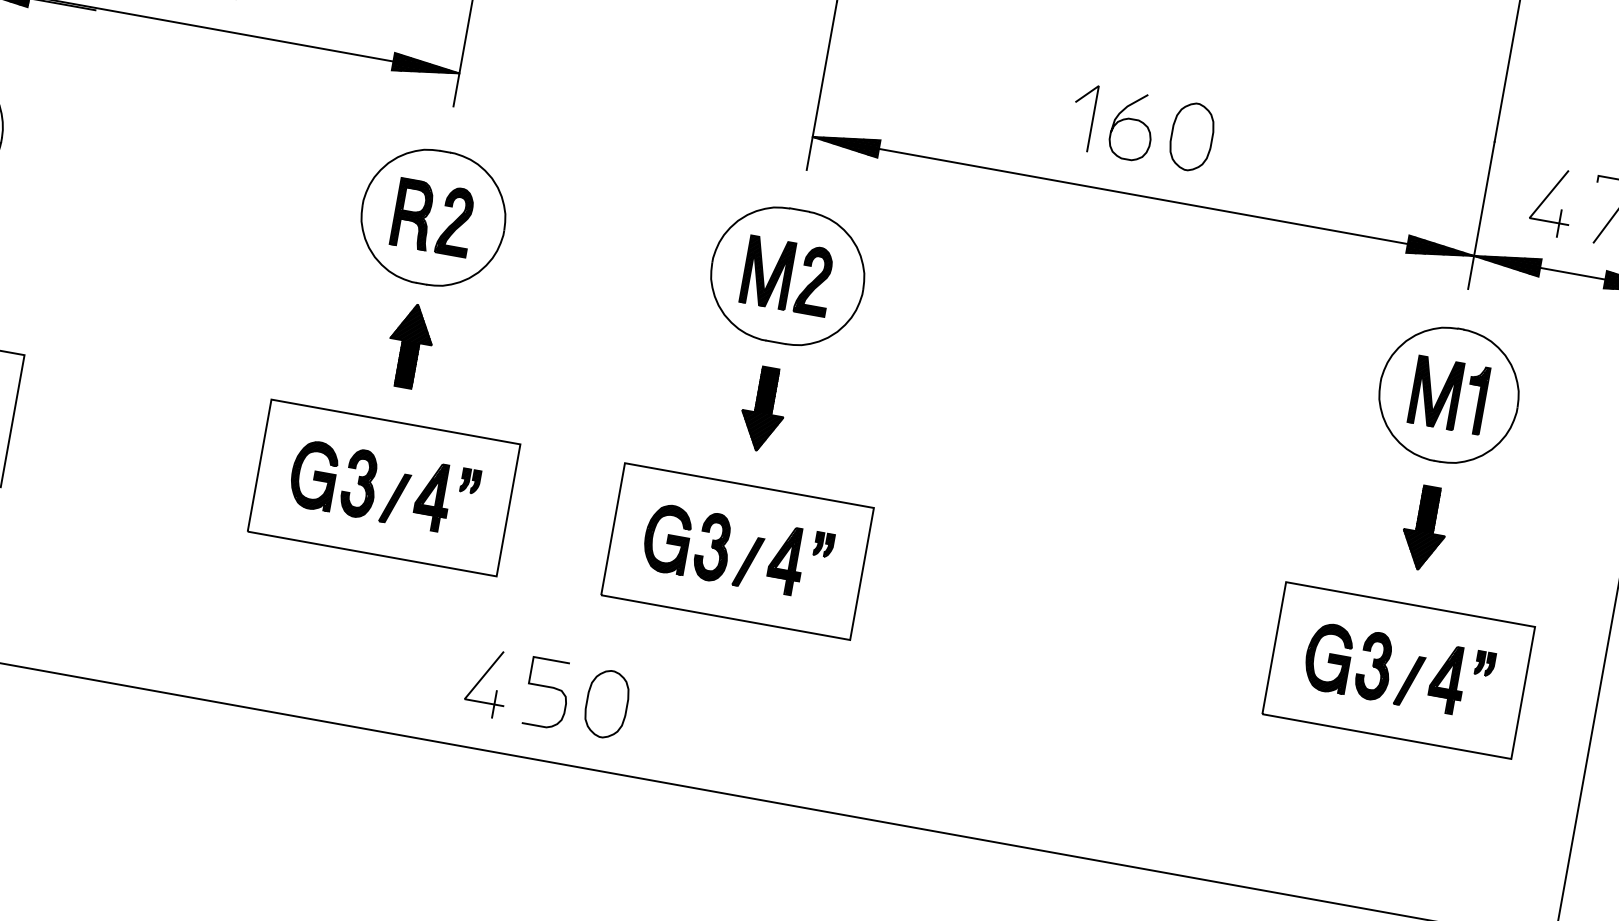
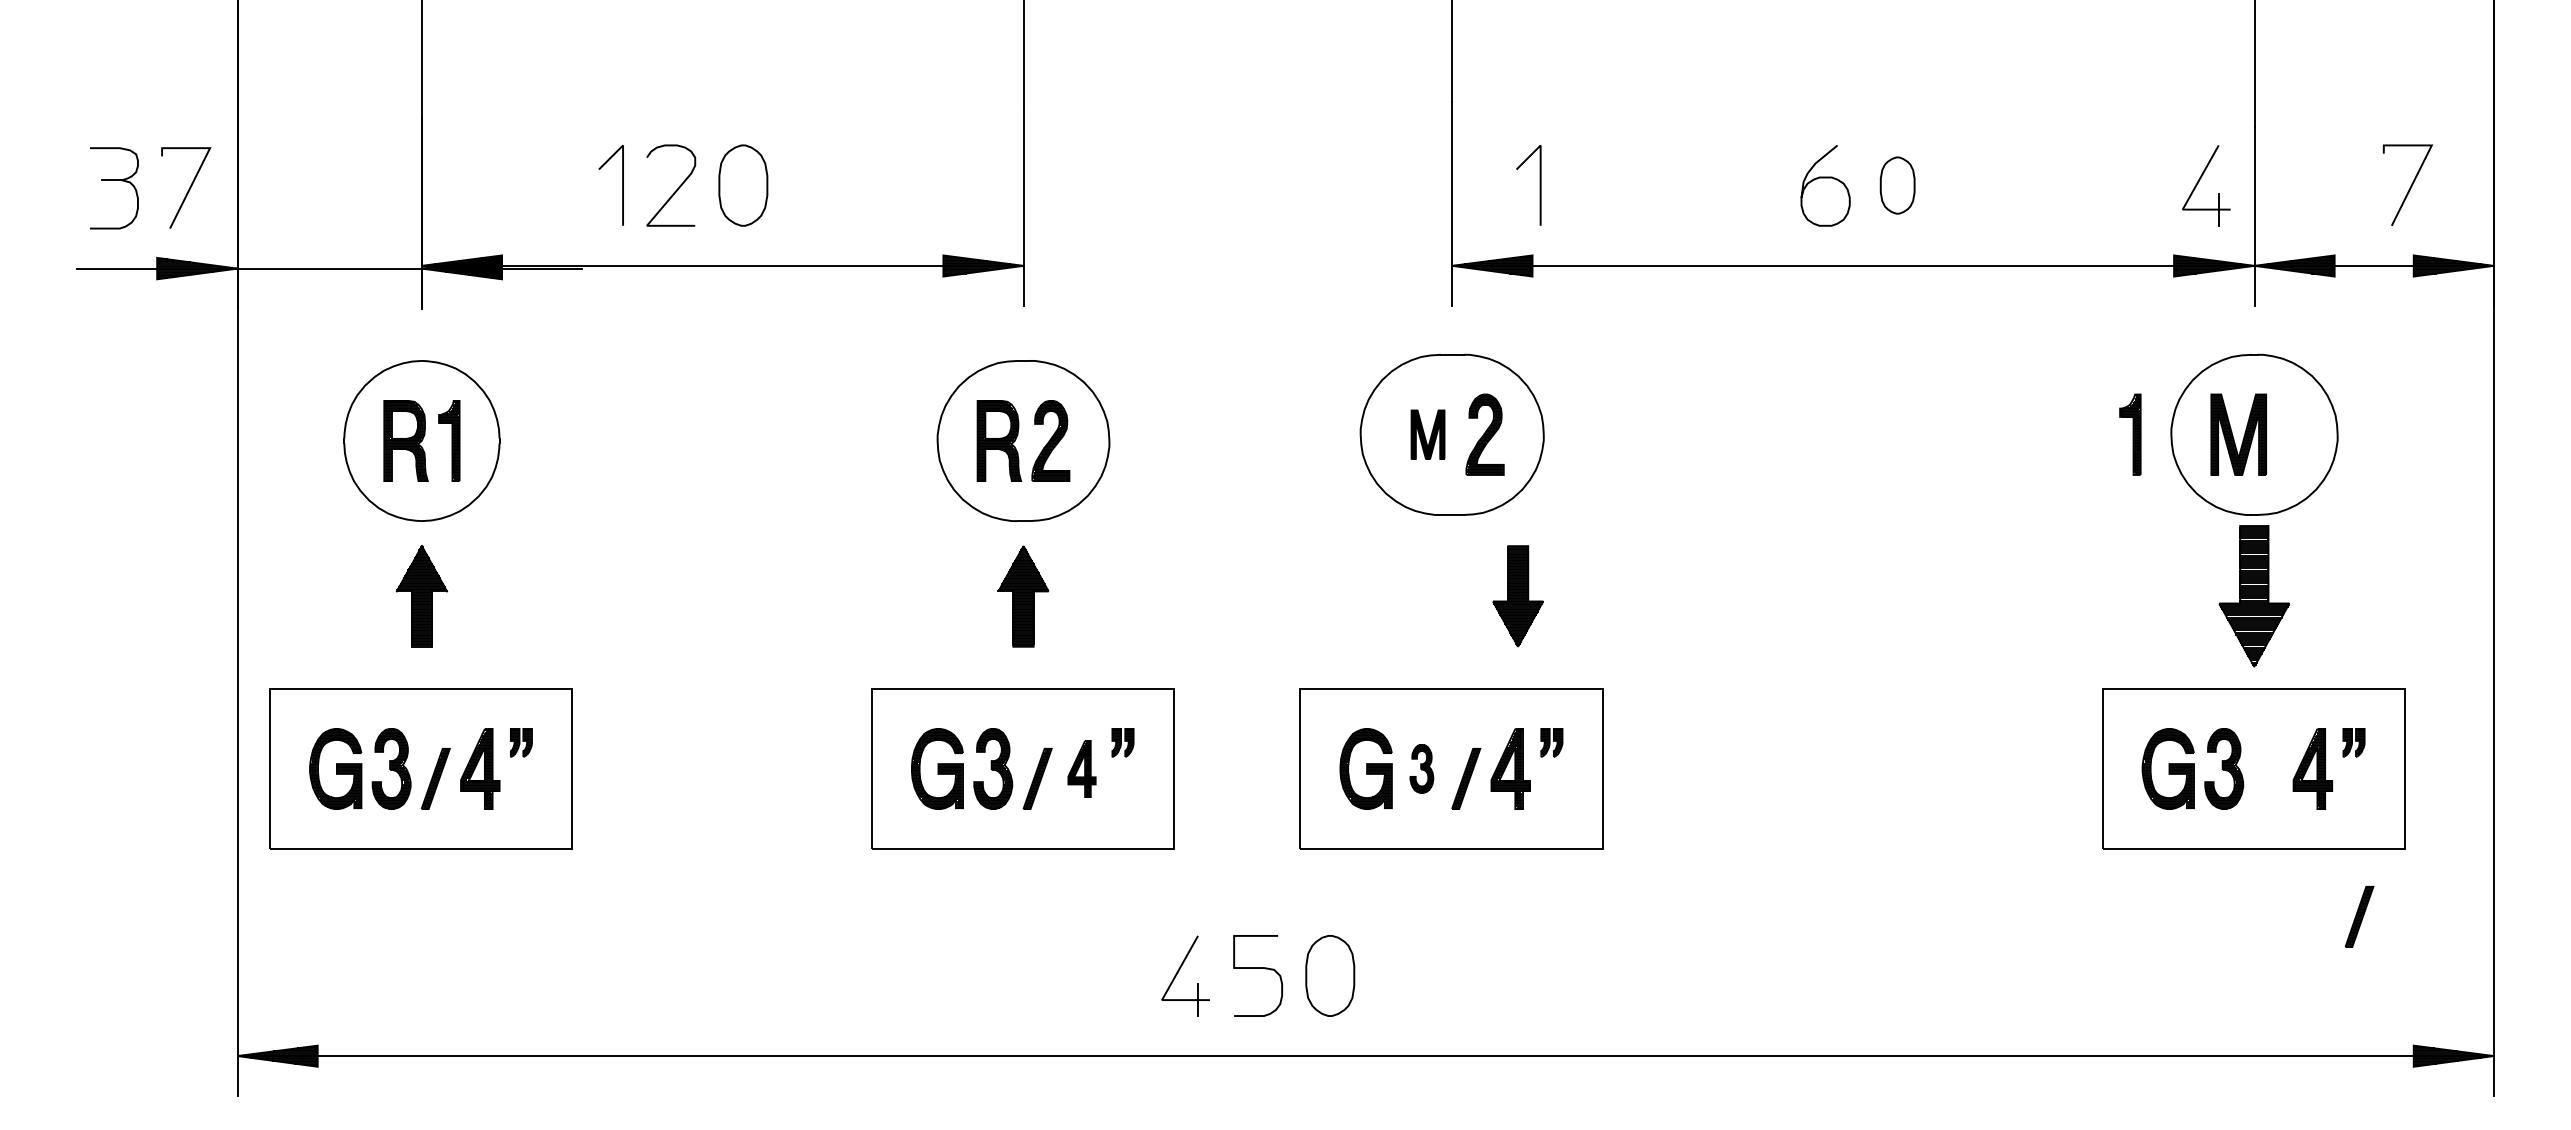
line: (1092, 118) -> (1539, 185), moved
part: (1191, 136) -> (1897, 185), size x0.7
part: (1548, 196) -> (2200, 180), moved
part: (767, 272) -> (1427, 434), size x0.6
part: (1476, 399) -> (2130, 434), moved
part: (763, 409) -> (1517, 596), moved
part: (432, 496) -> (1081, 768), size x0.7
part: (1425, 528) -> (2254, 596), size x1.4
part: (712, 546) -> (1421, 768), size x0.6
part: (1409, 680) -> (2359, 916), moved

